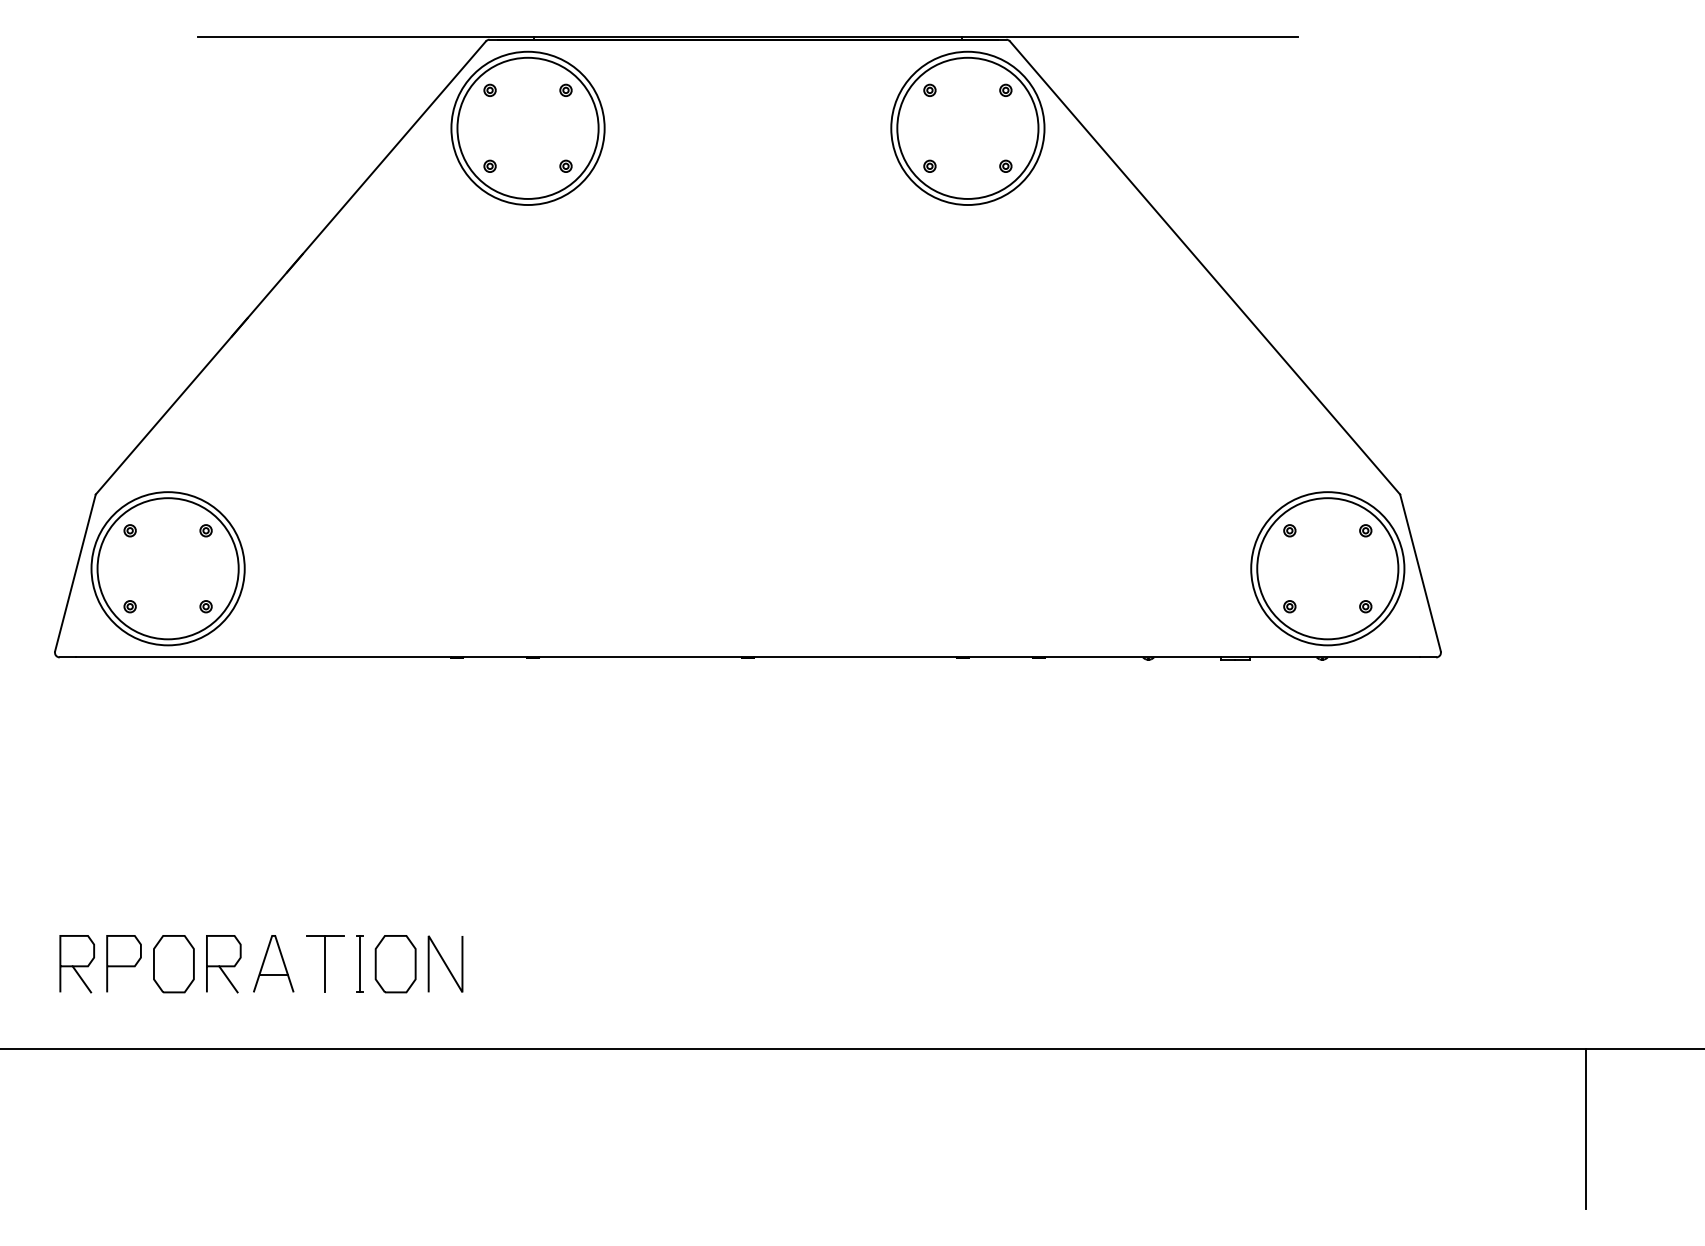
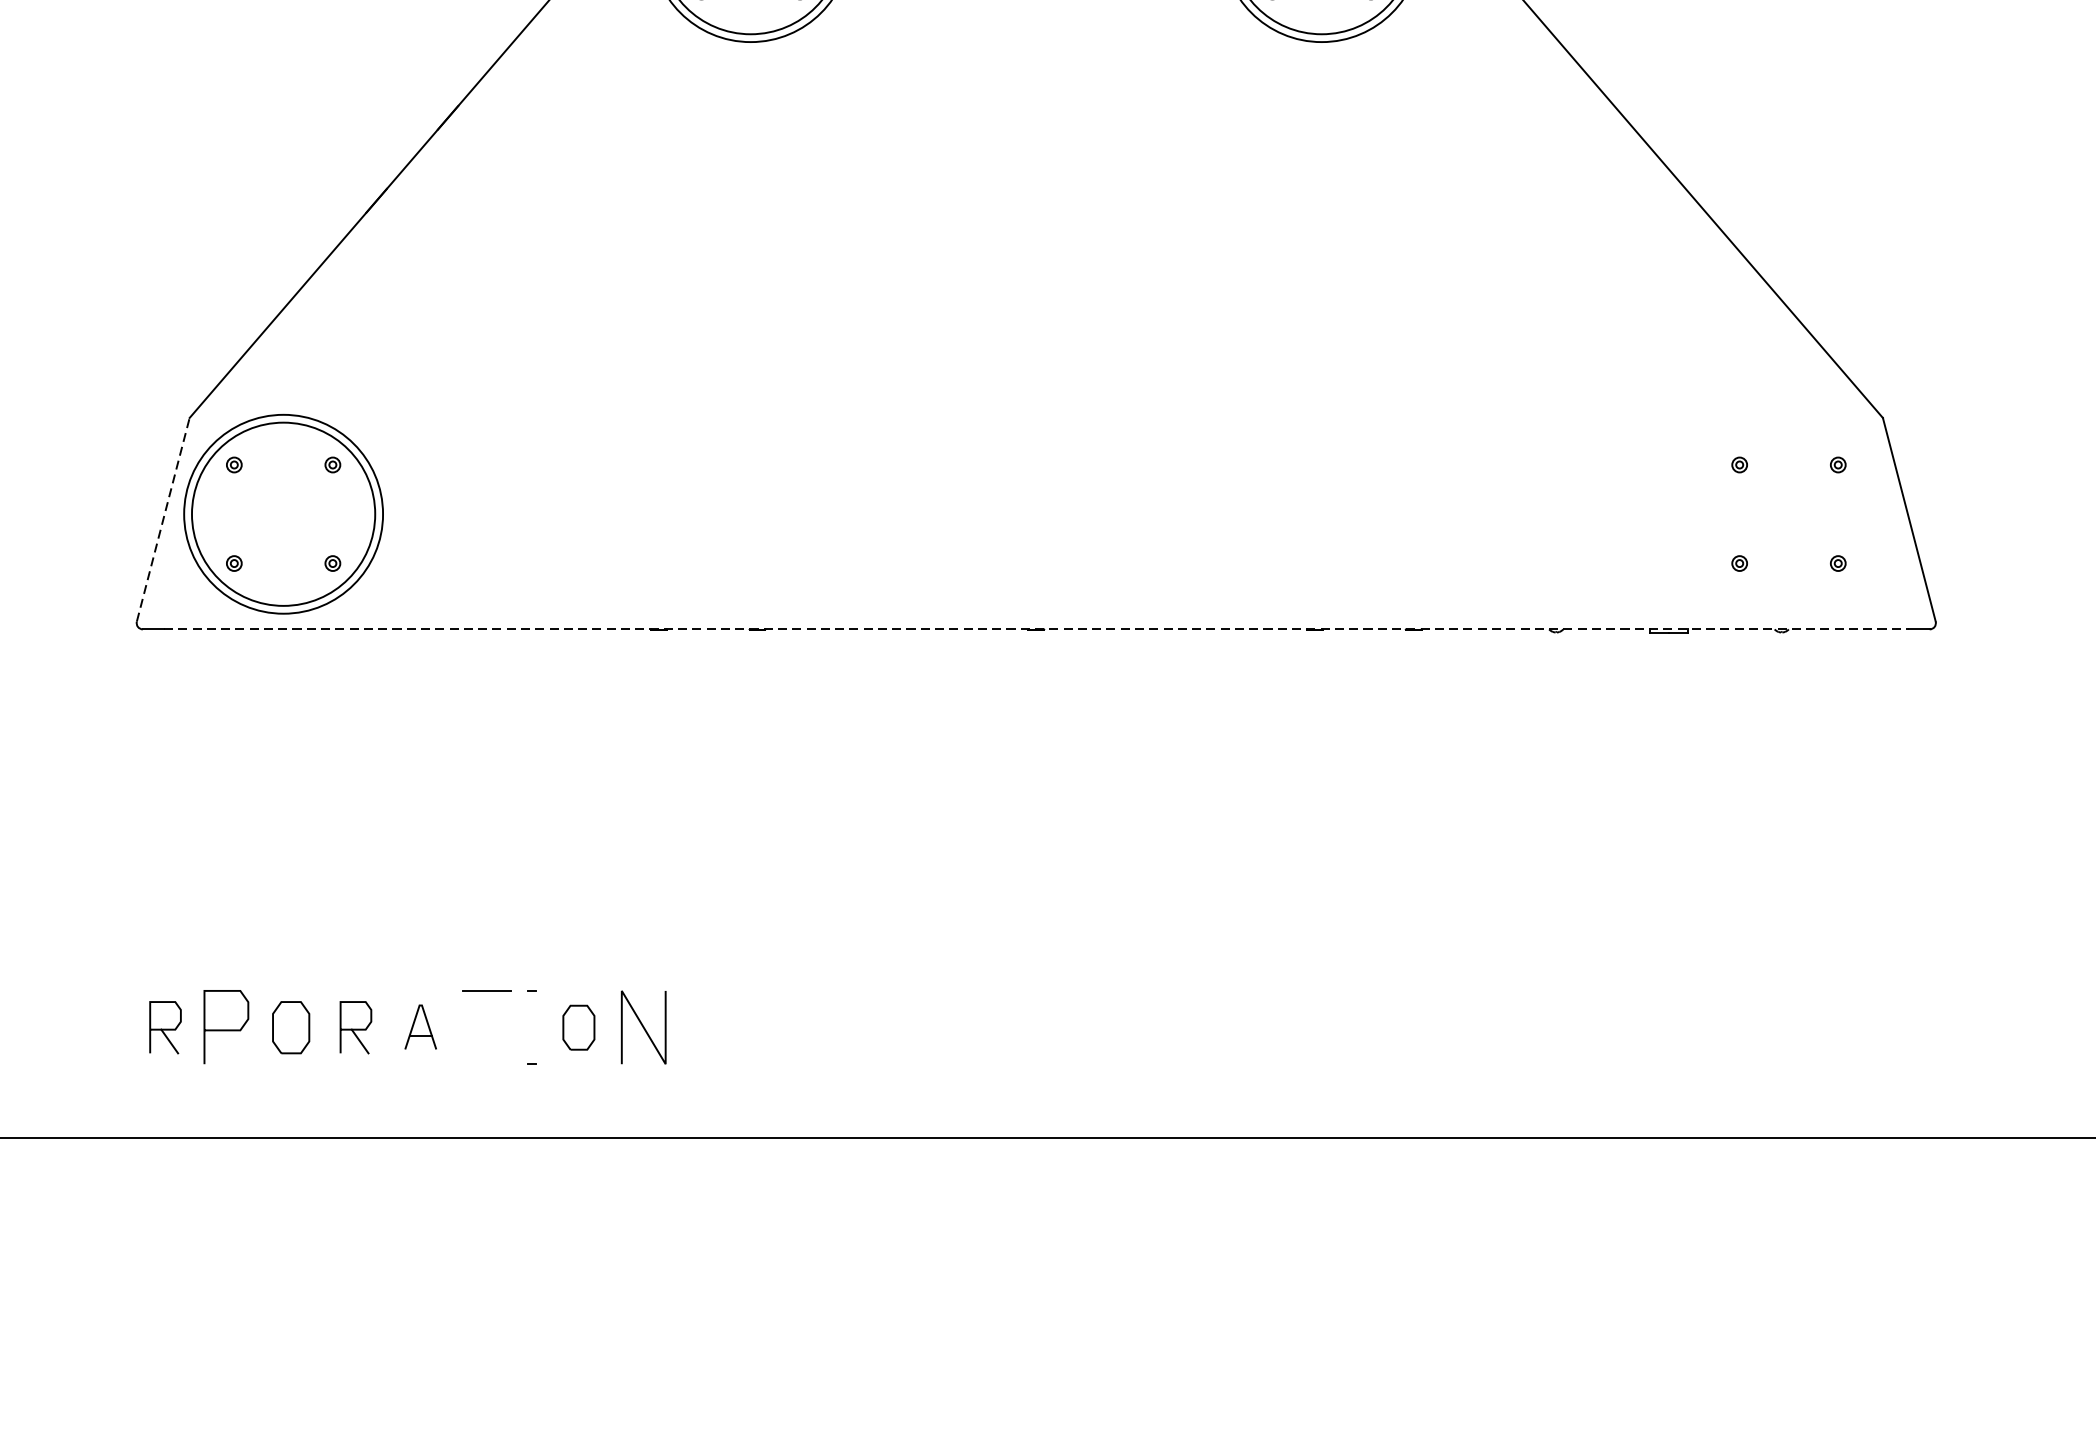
part: (1327, 568) -> (1788, 513), removed
line: (75, 572) -> (163, 519), solid -> dashed
line: (748, 657) -> (1036, 629), solid -> dashed
part: (273, 963) -> (420, 1026), size x0.6
line: (325, 963) -> (487, 1026), removed
line: (359, 963) -> (532, 1026), removed
part: (76, 964) -> (164, 1028), size x0.7
part: (173, 964) -> (290, 1028), size x0.7
part: (223, 964) -> (355, 1028), size x0.7
part: (395, 964) -> (578, 1028), size x0.6

